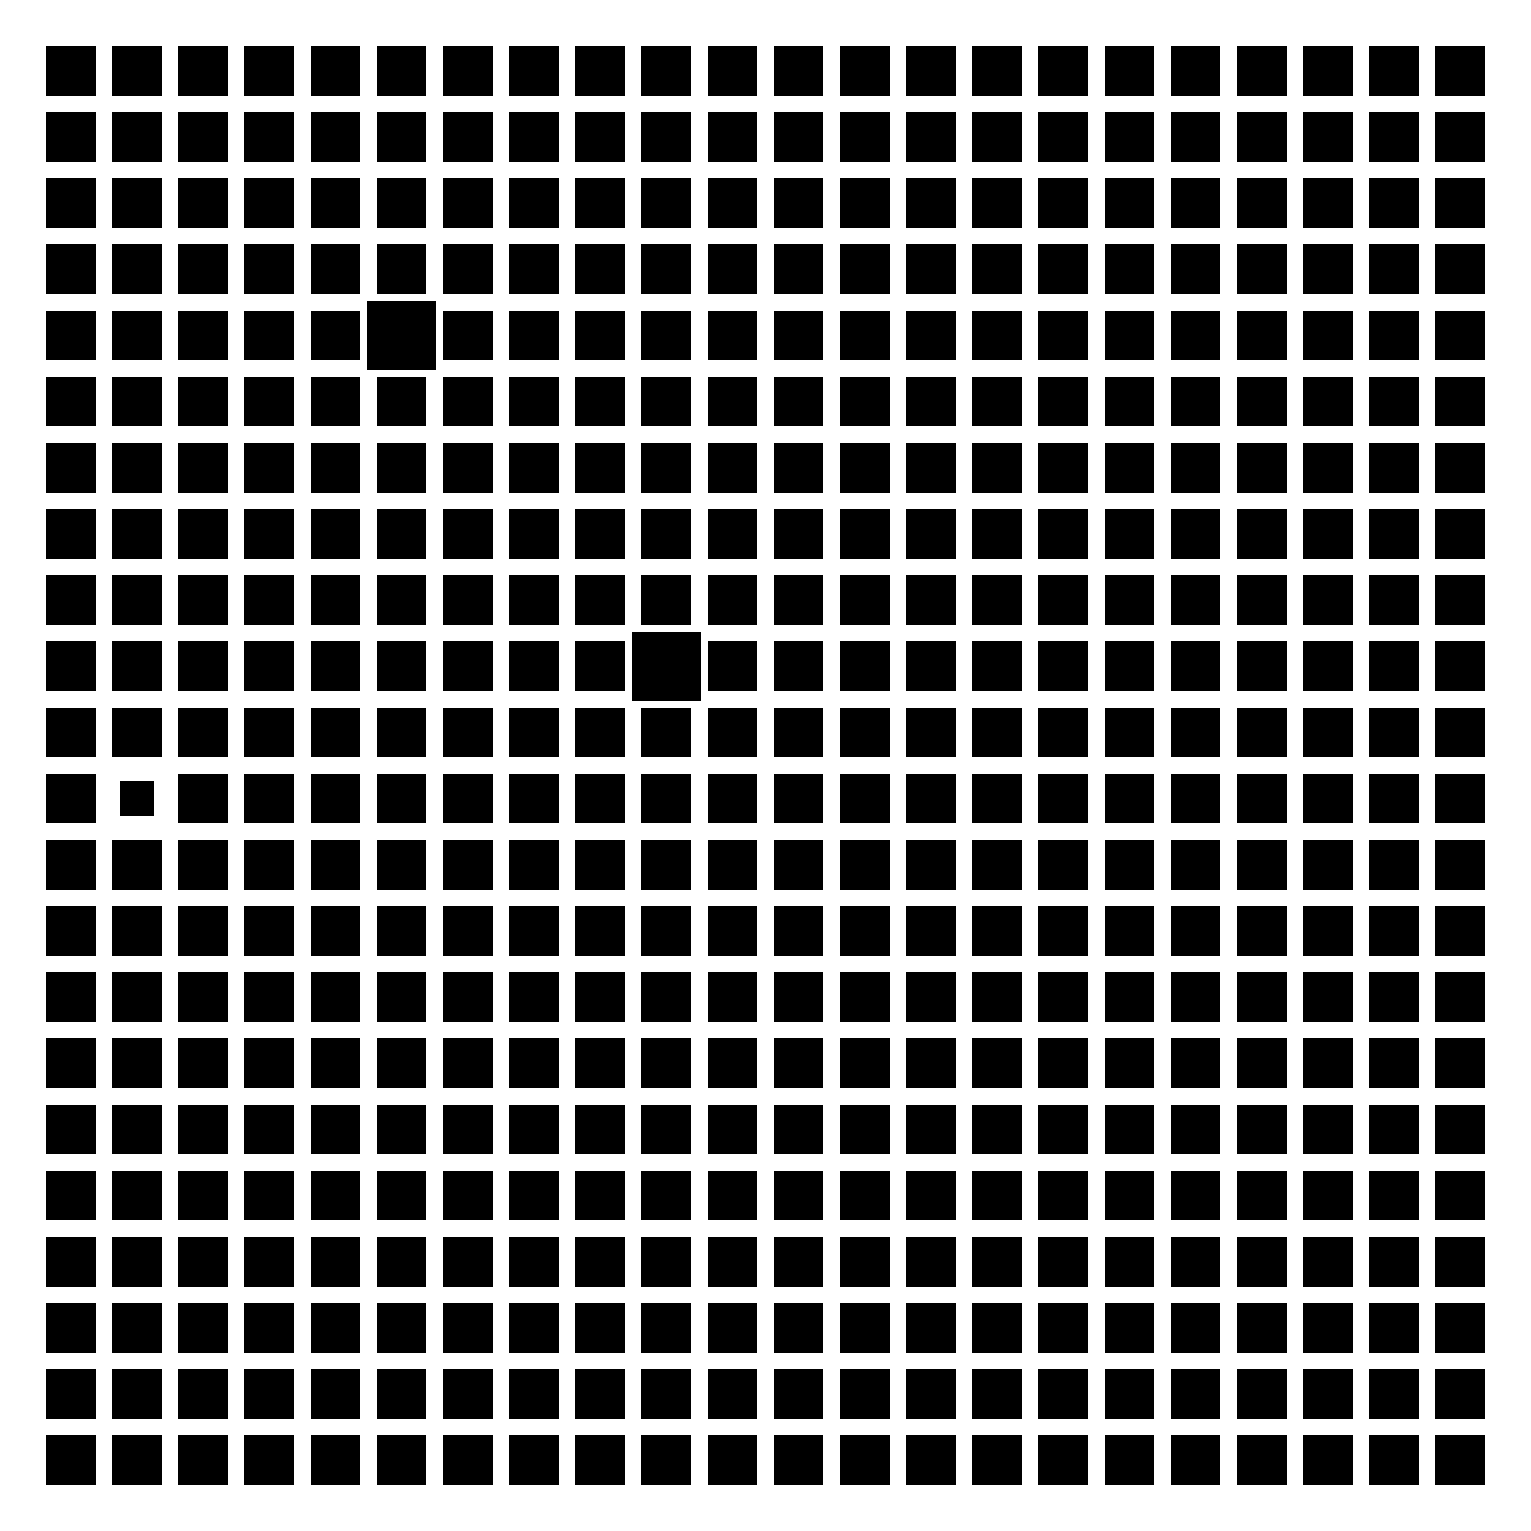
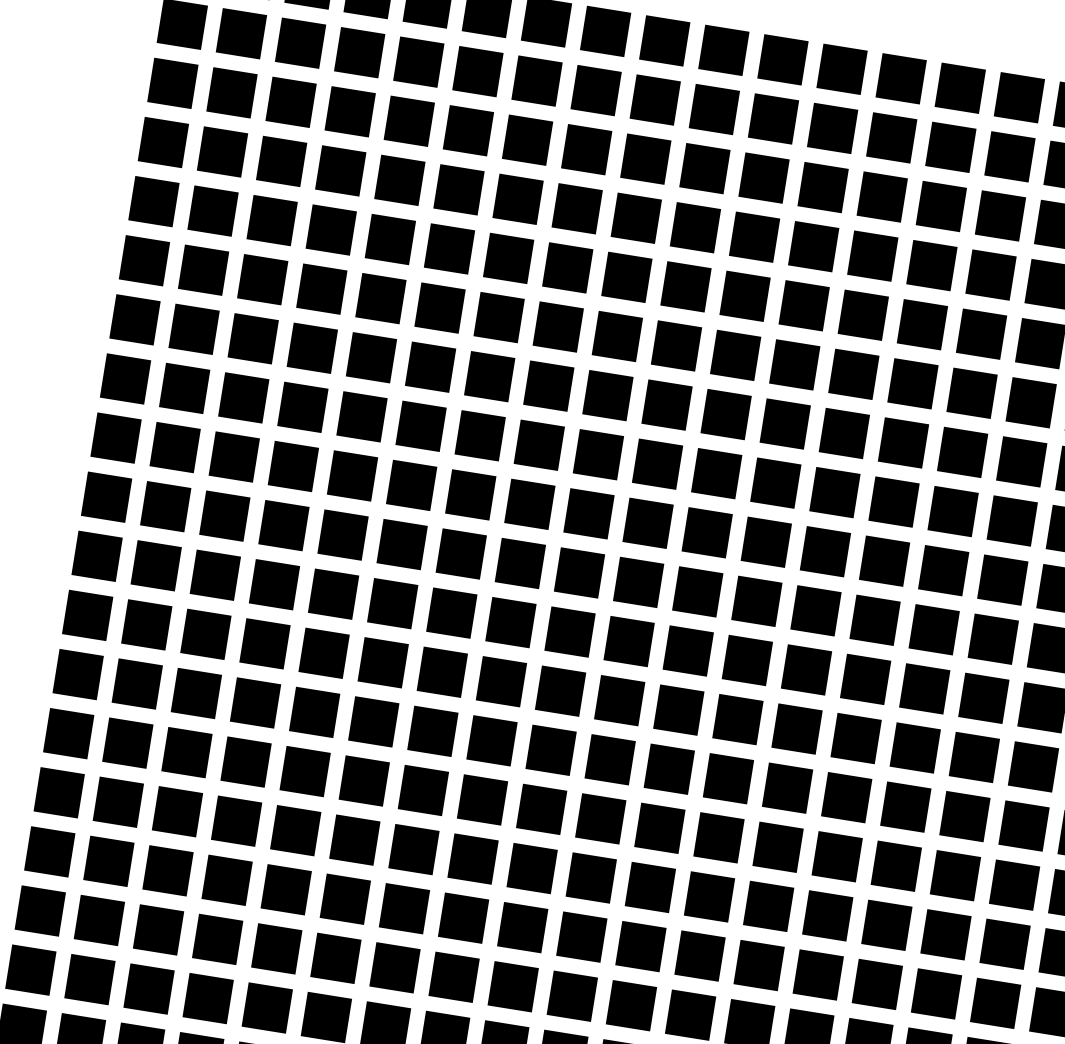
part: (401, 335) -> (449, 249), size x0.71
part: (665, 665) -> (638, 581), size x0.71
part: (136, 798) -> (146, 624), size x1.43

